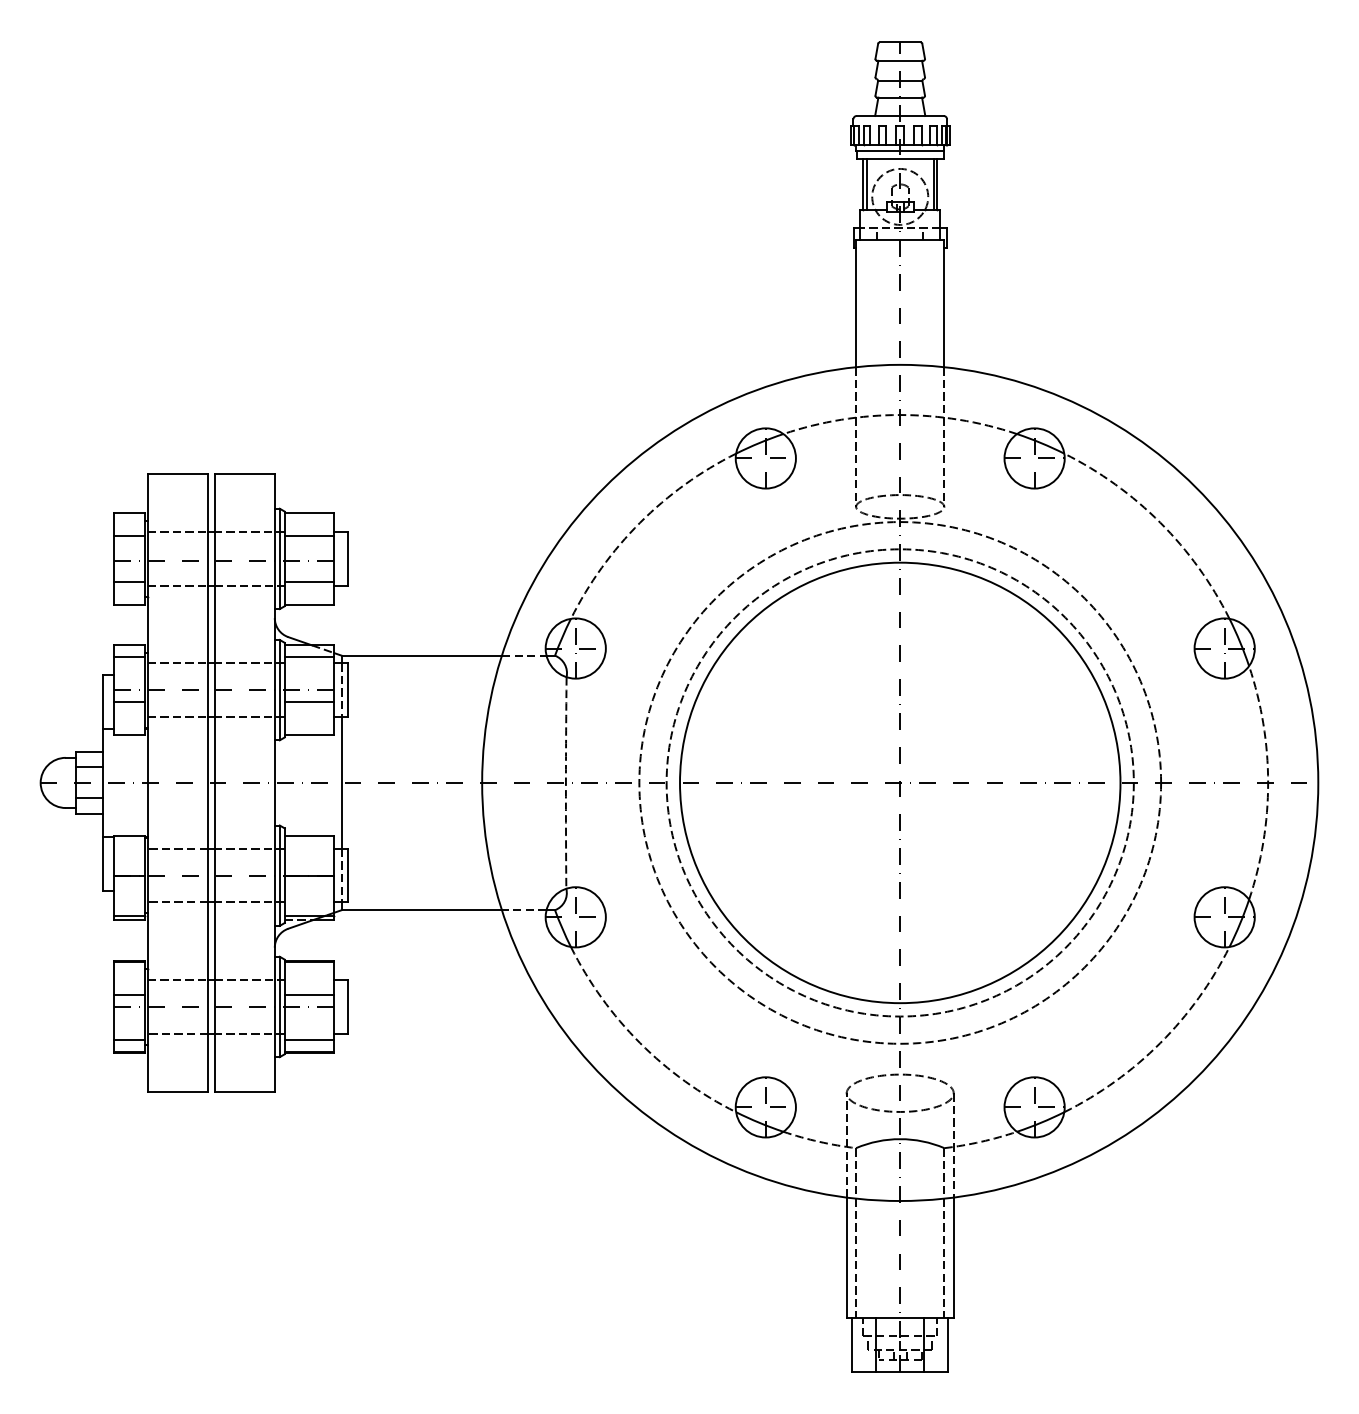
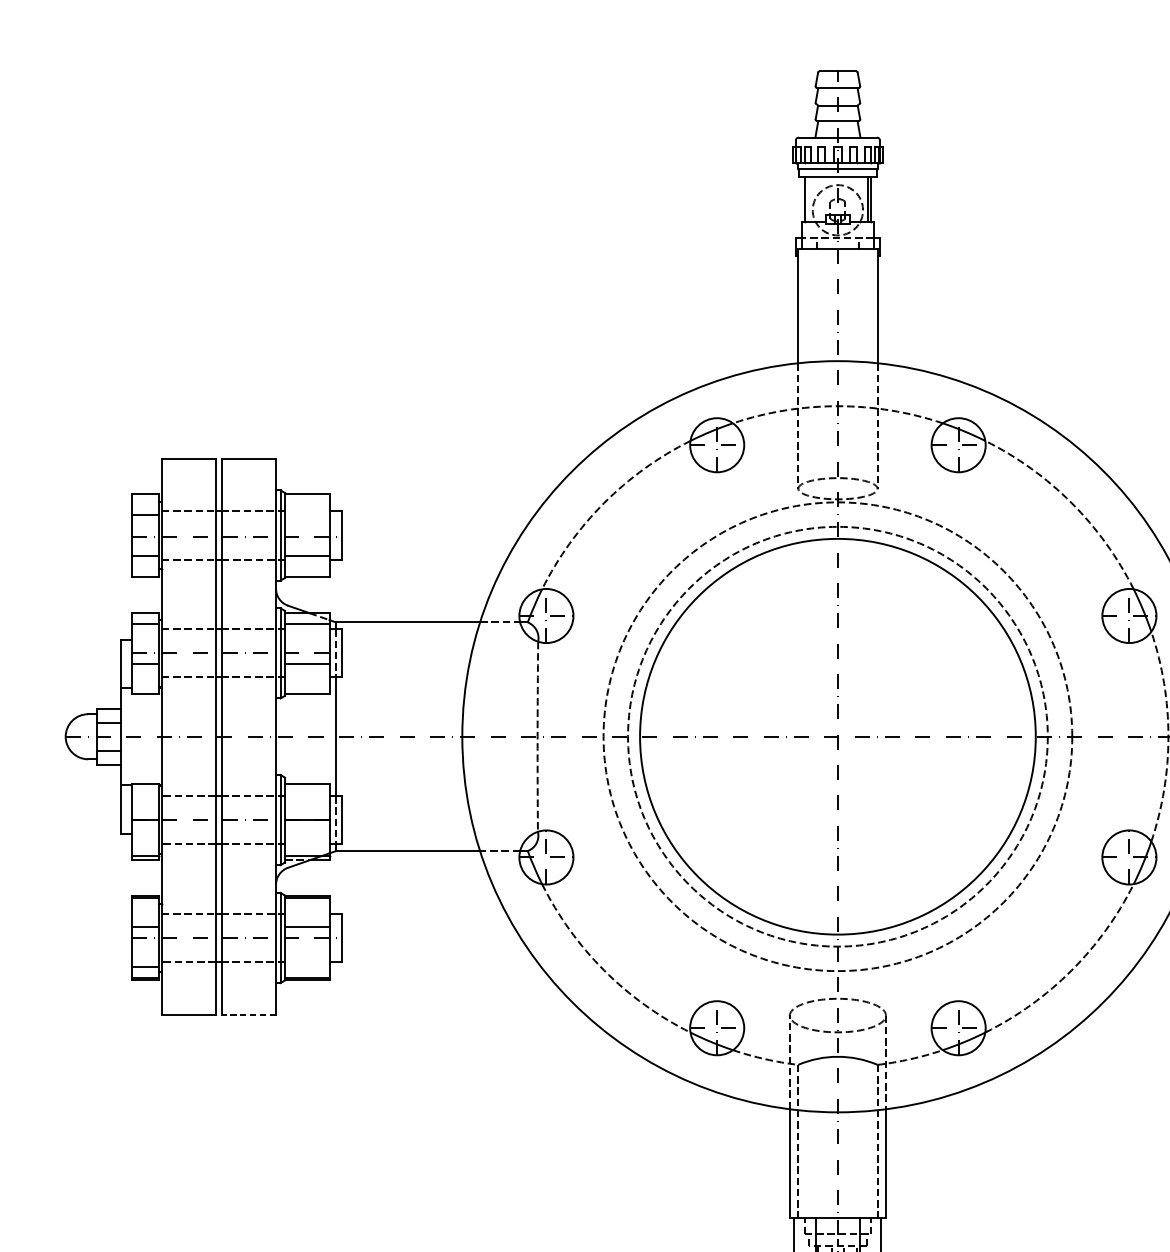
line: (866, 184) -> (807, 199), removed
line: (309, 535) -> (307, 514), removed
line: (309, 1039) -> (307, 967), removed
line: (244, 1092) -> (248, 1014), solid -> dashed

